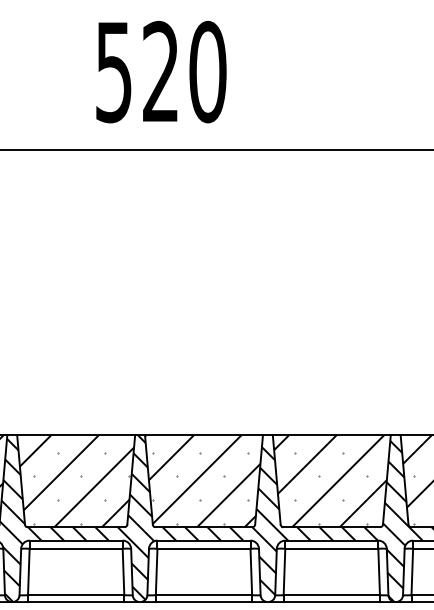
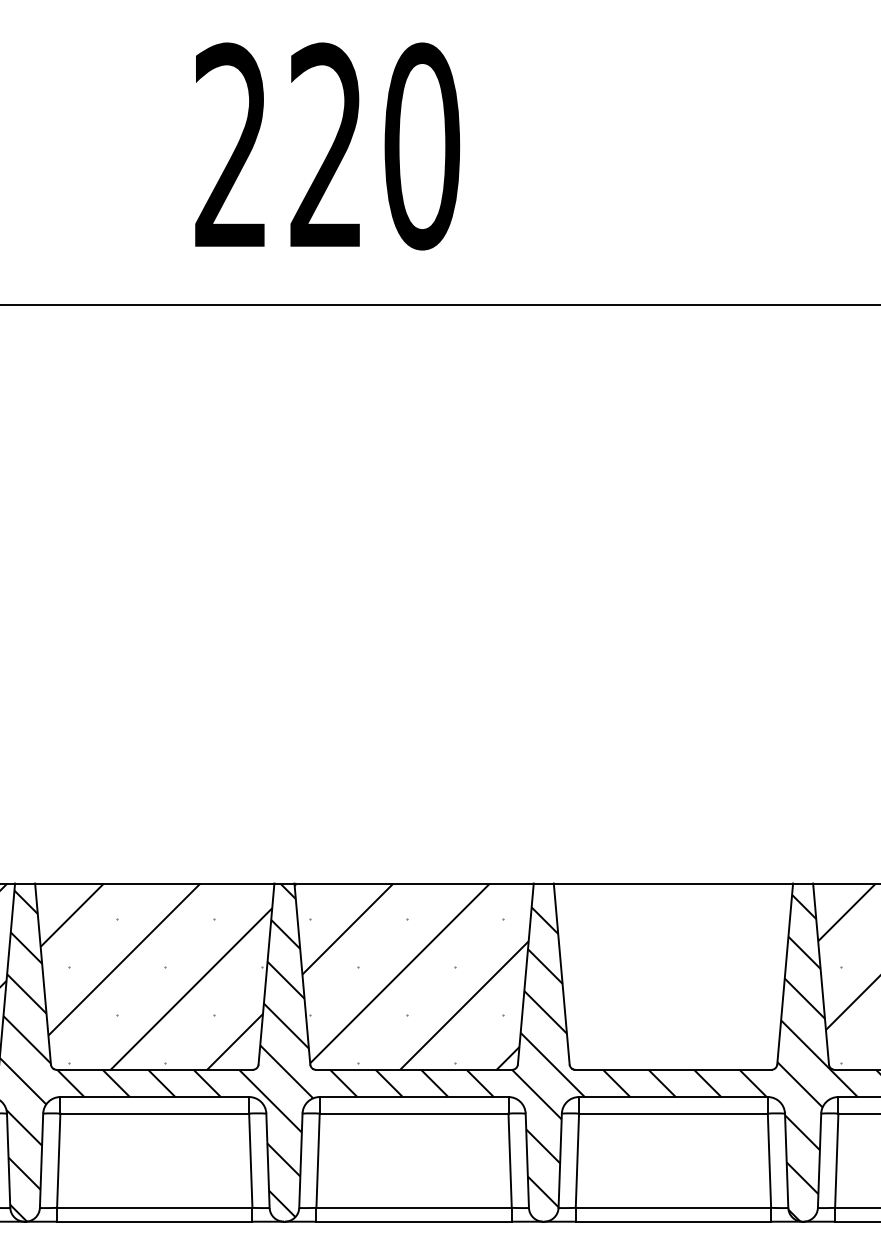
text: (113, 71) -> (230, 145), 520 -> 220
hatch: (330, 481) -> (670, 977), removed

